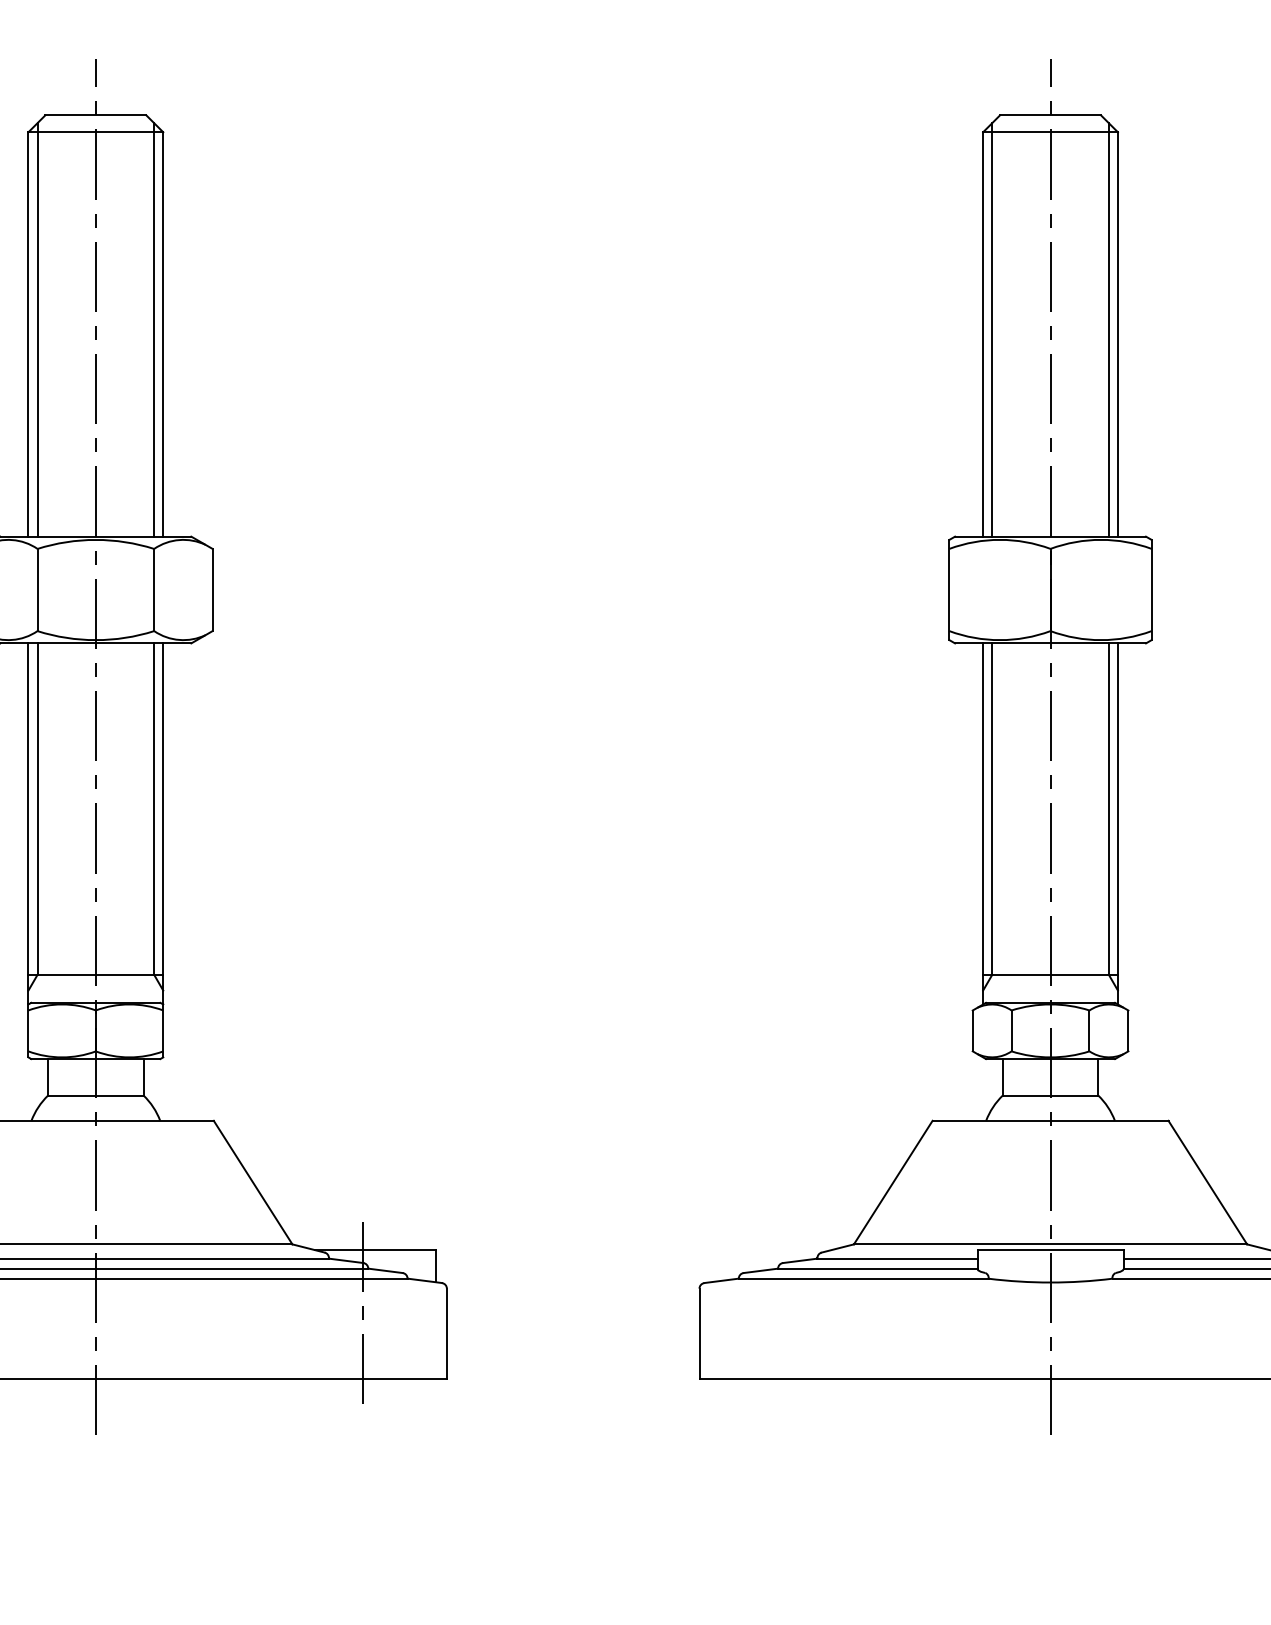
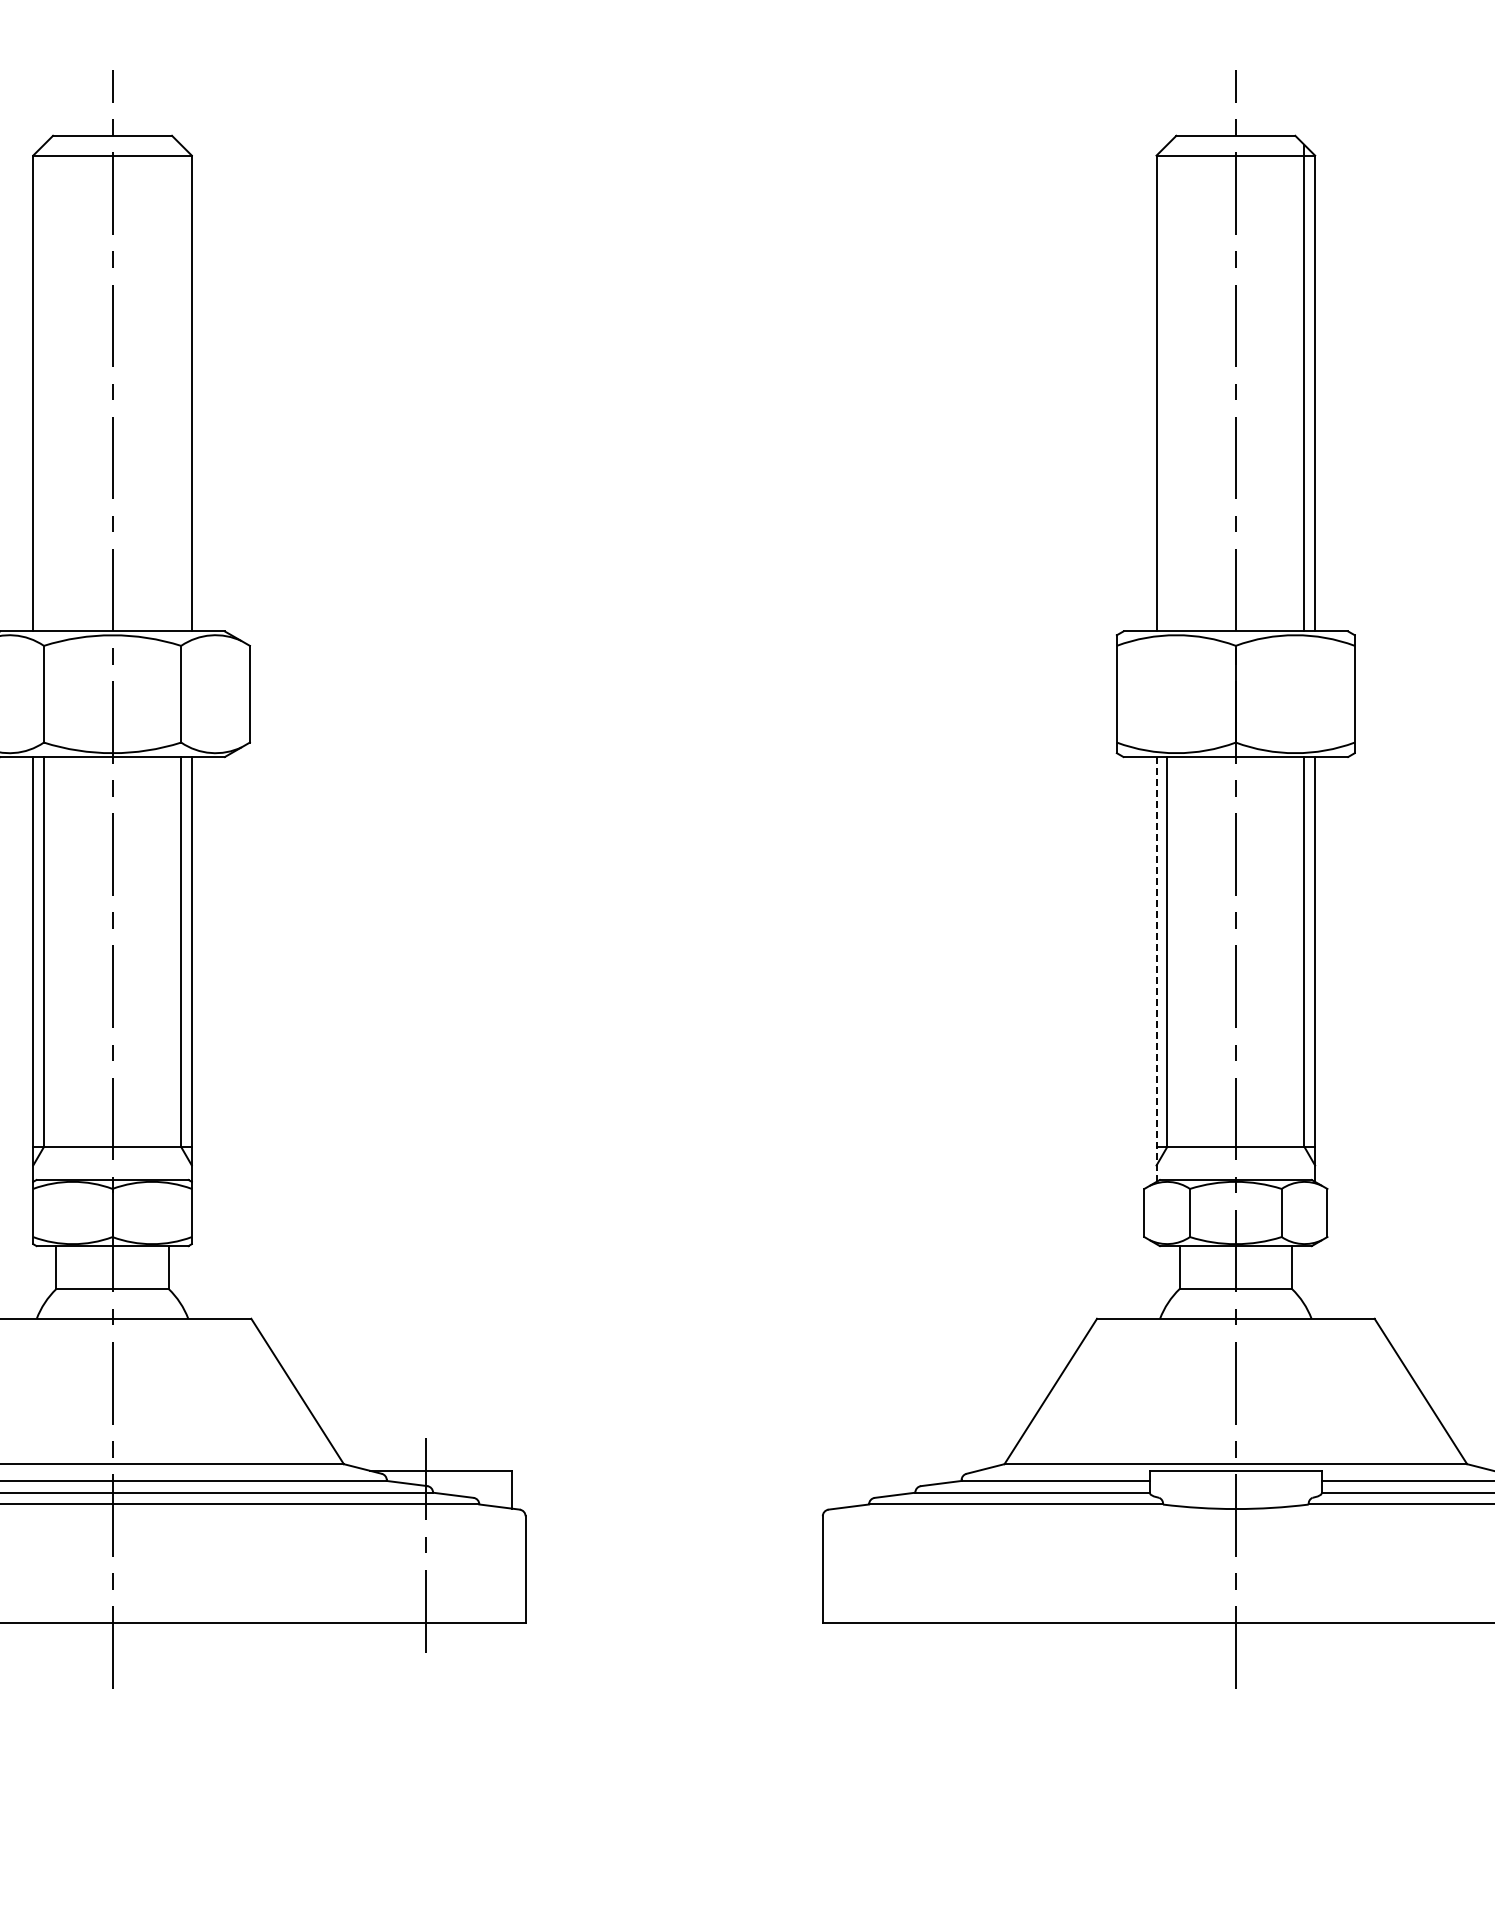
line: (38, 329) -> (44, 387), removed
line: (154, 329) -> (181, 387), removed
line: (992, 329) -> (1167, 387), removed
line: (983, 823) -> (1156, 968), solid -> dashed

